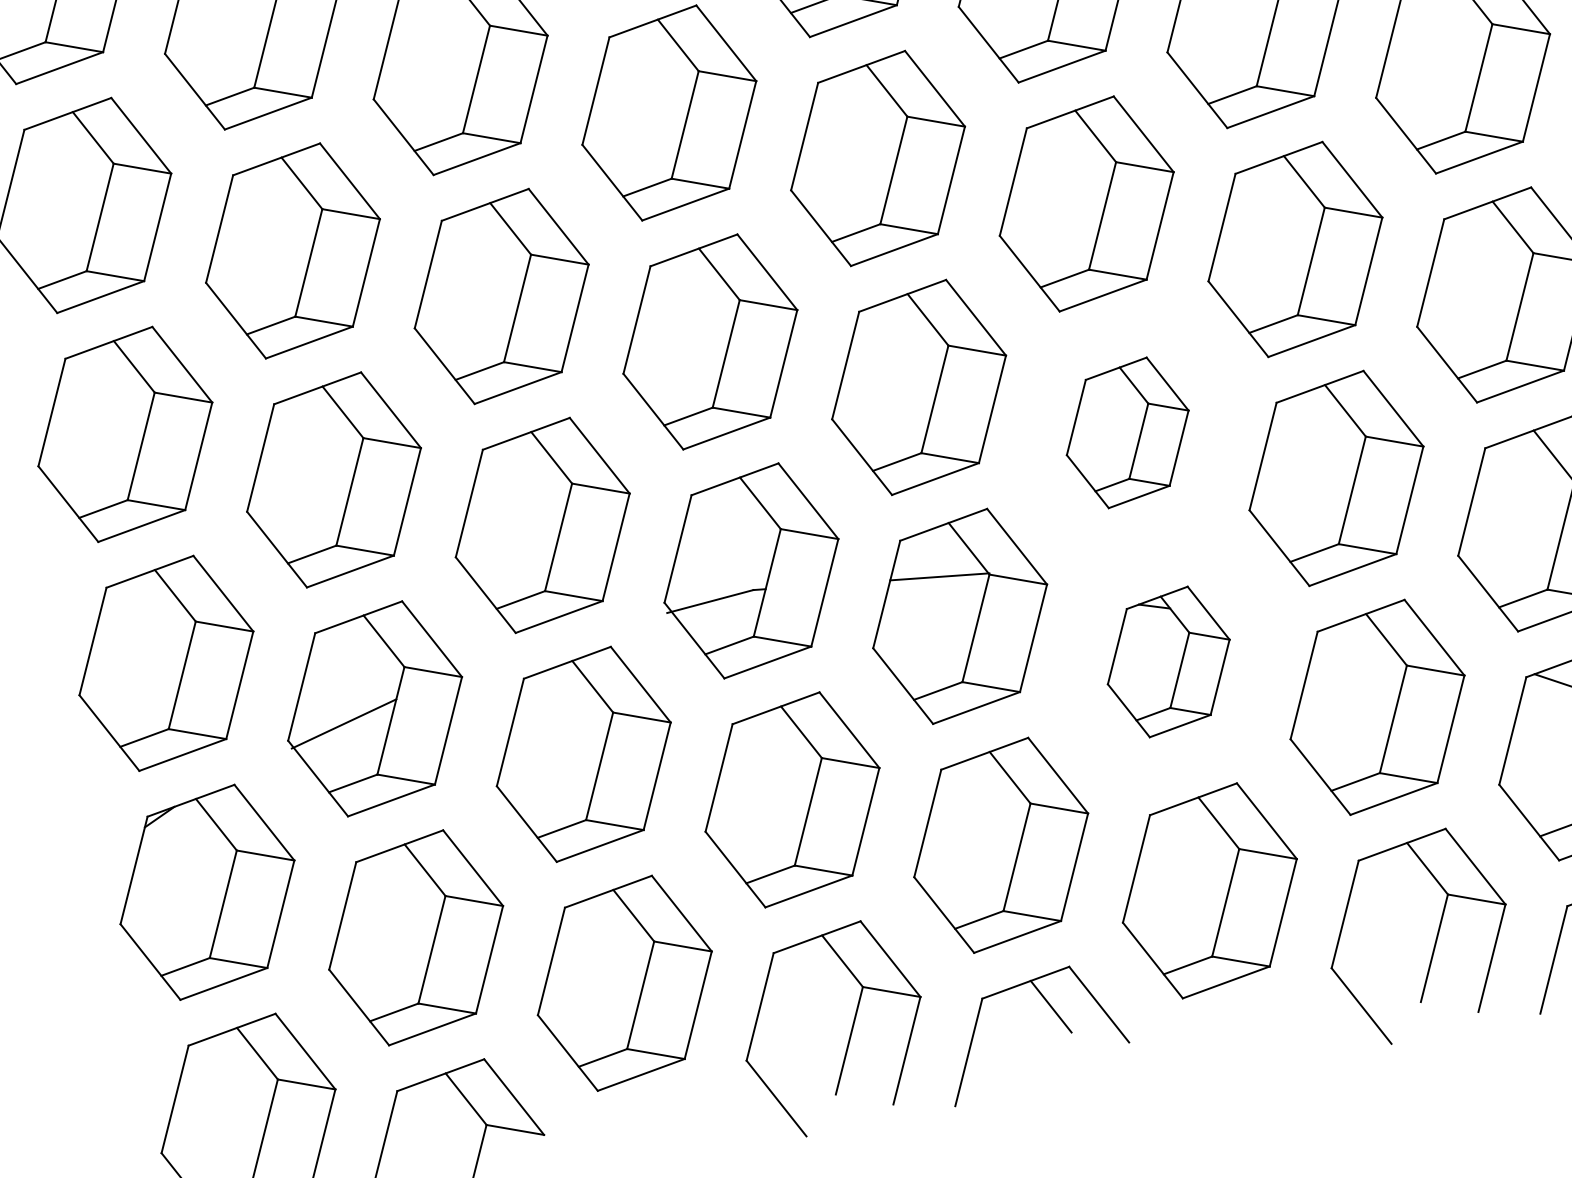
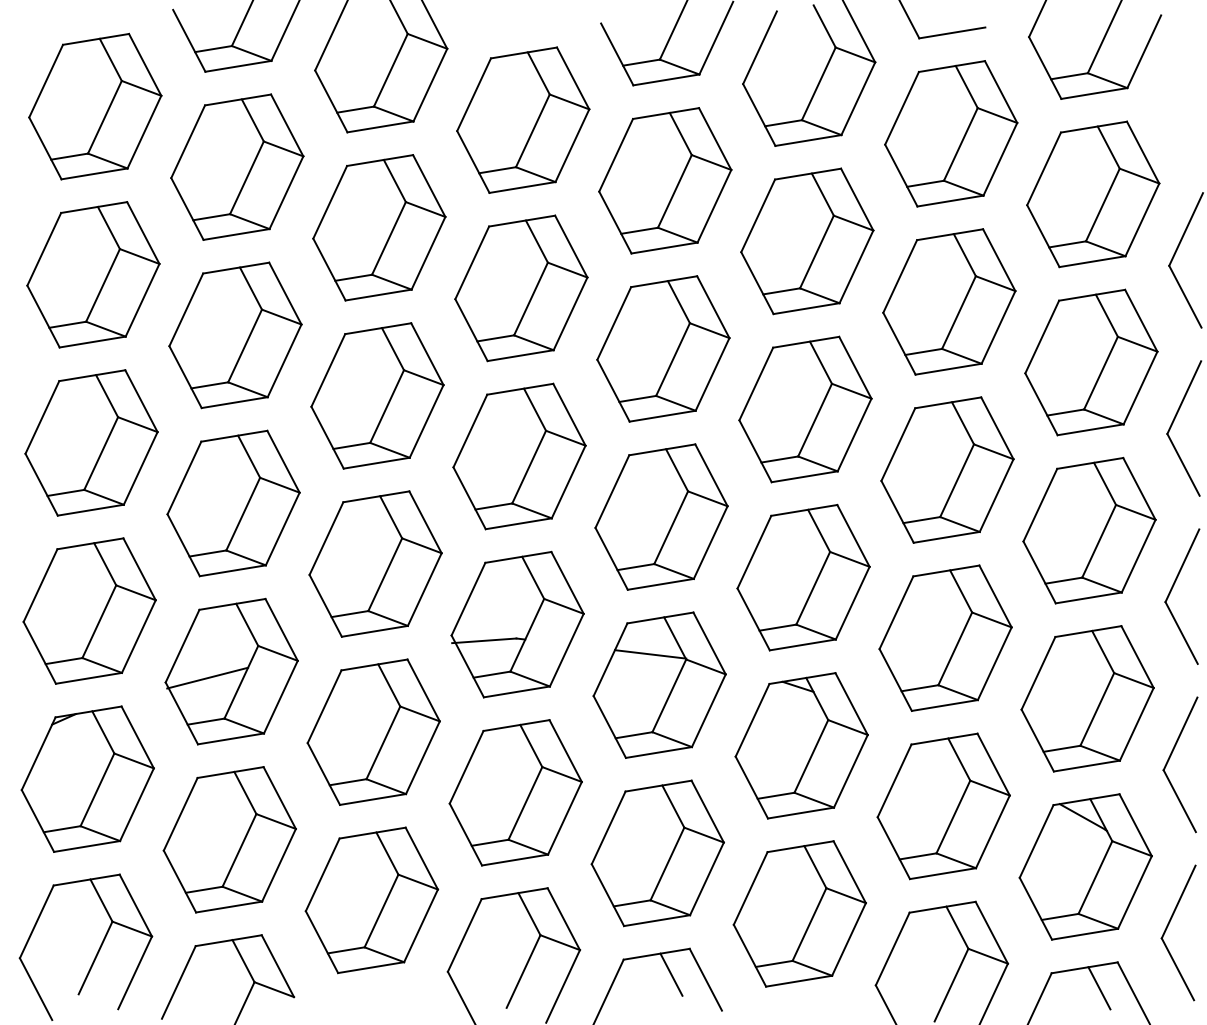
part: (1127, 432) -> (803, 577), size x1.43
part: (1168, 661) -> (801, 745), size x1.43

